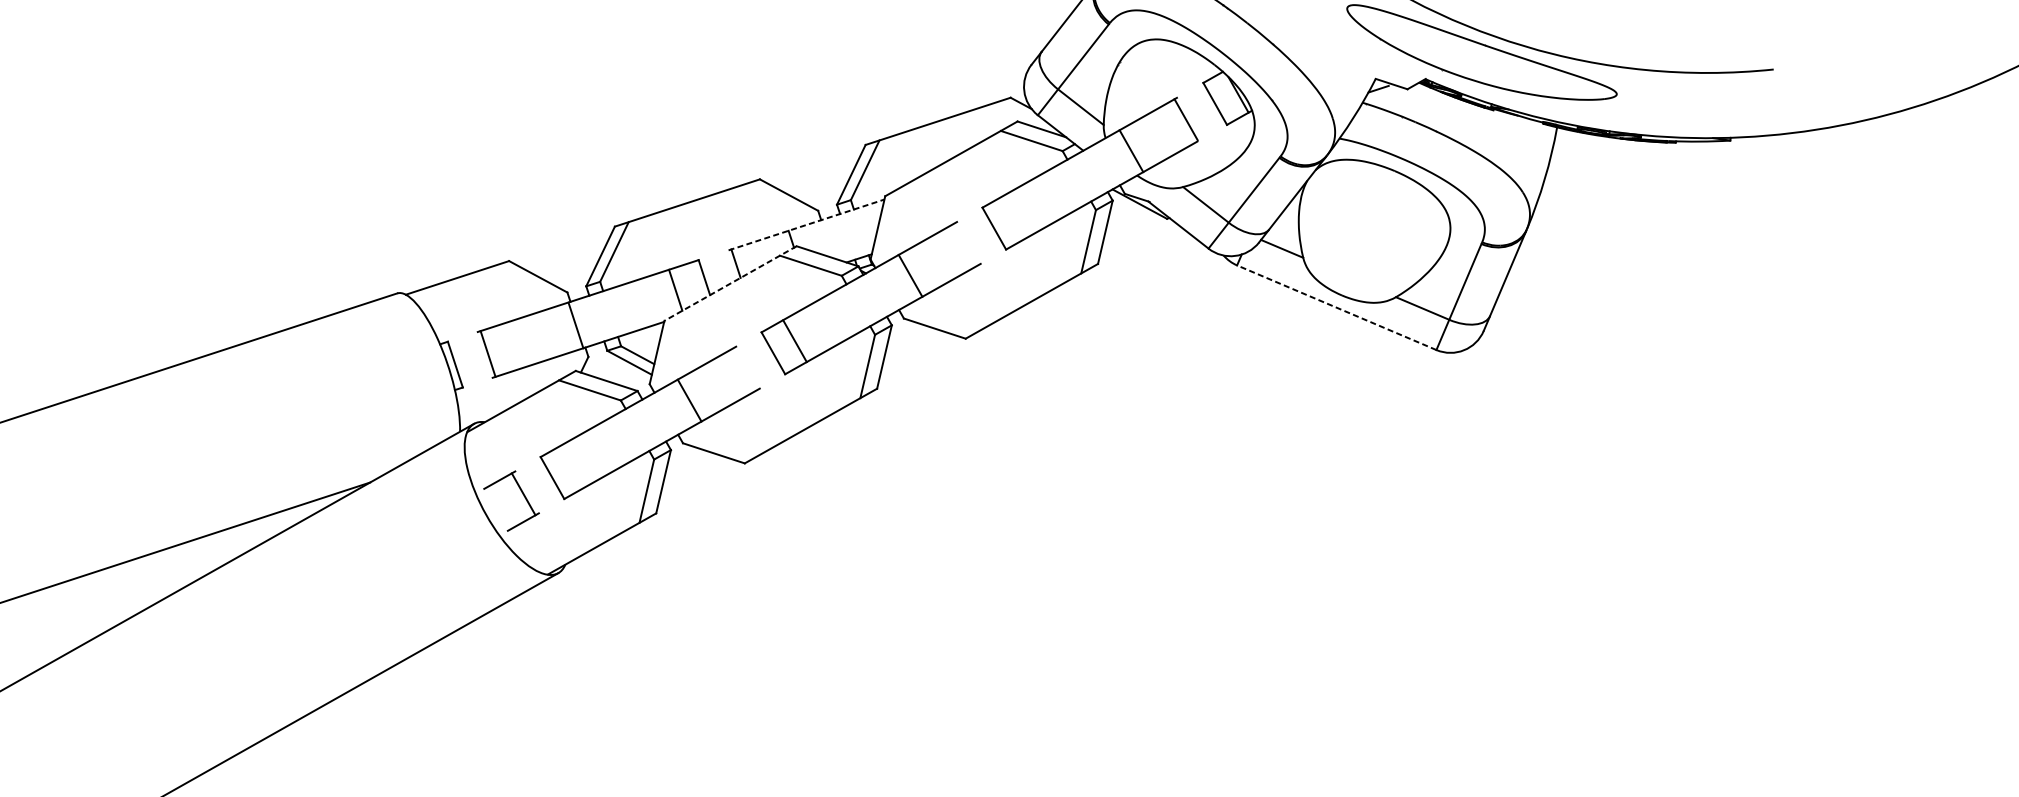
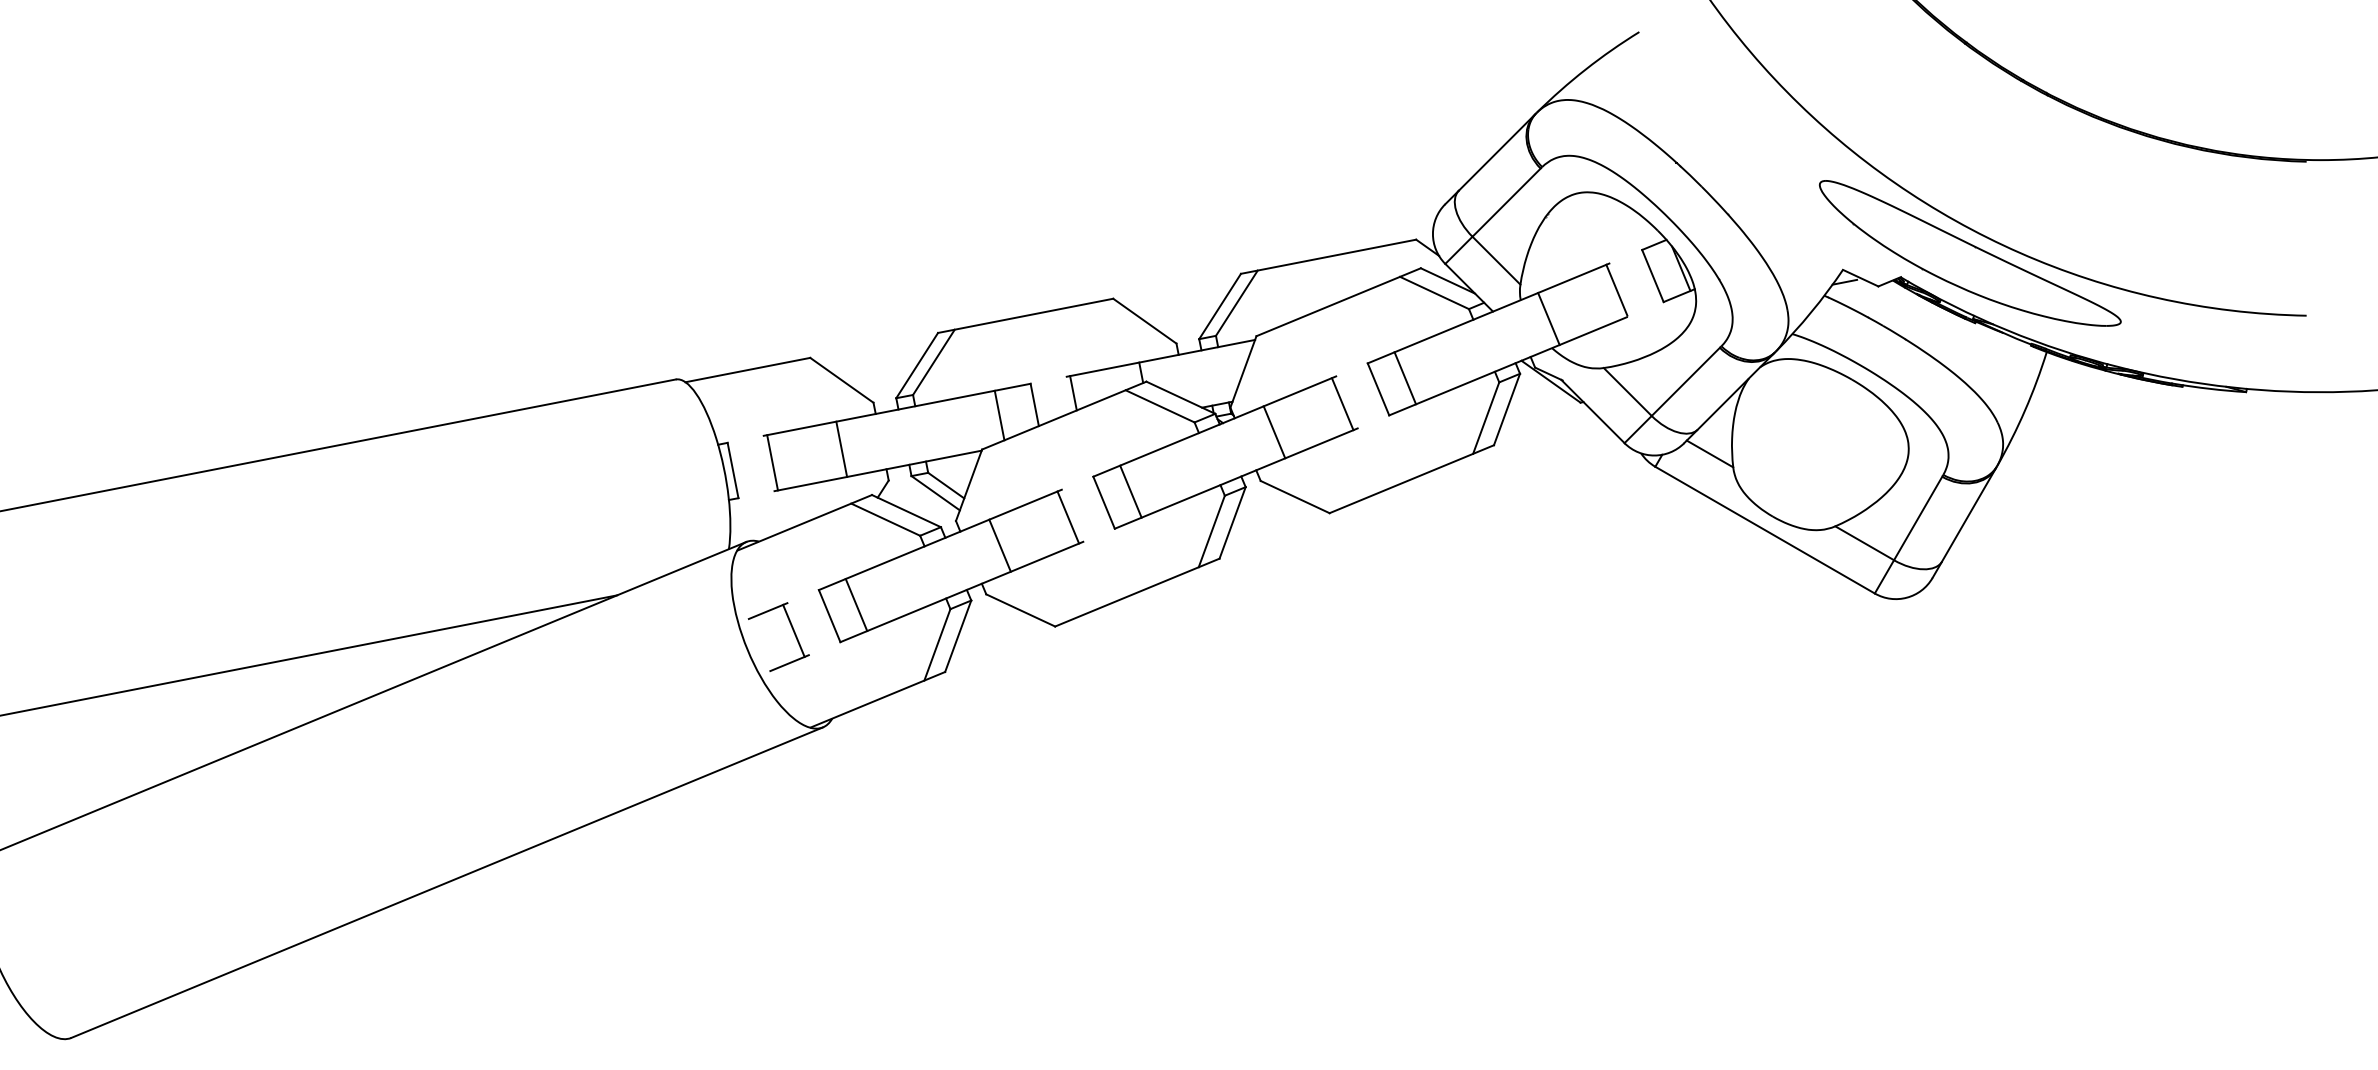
line: (1016, 216) -> (1405, 378), added
line: (806, 225) -> (1160, 358), dashed -> solid
line: (965, 245) -> (1342, 404), added
line: (730, 283) -> (1064, 415), dashed -> solid
line: (1337, 307) -> (1765, 530), dashed -> solid
line: (575, 324) -> (841, 448), moved
line: (744, 369) -> (1068, 517), added
line: (574, 466) -> (856, 605), added

